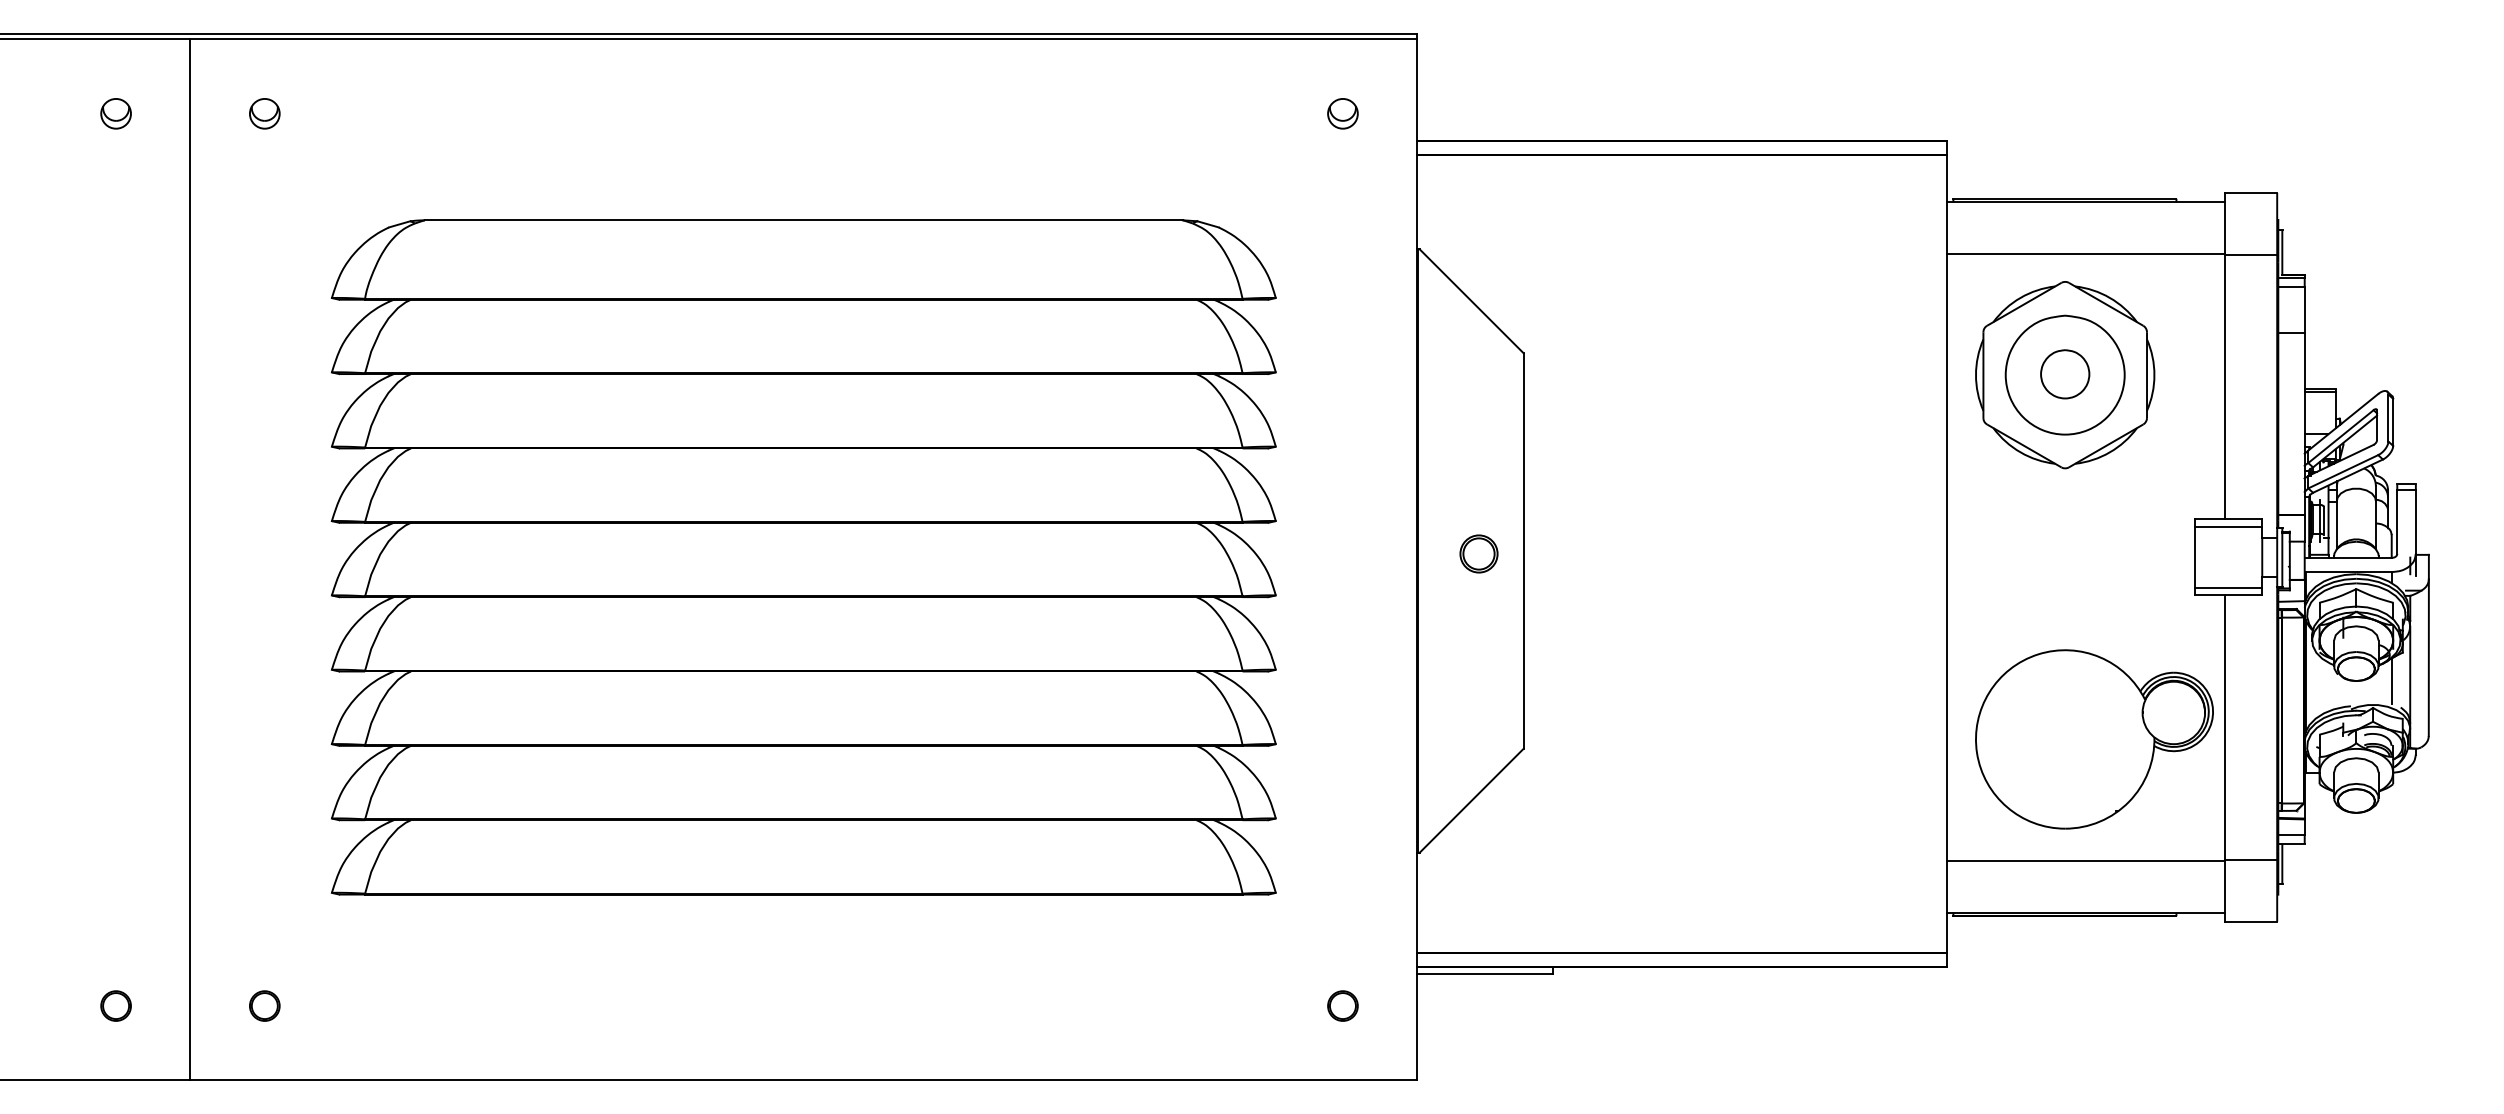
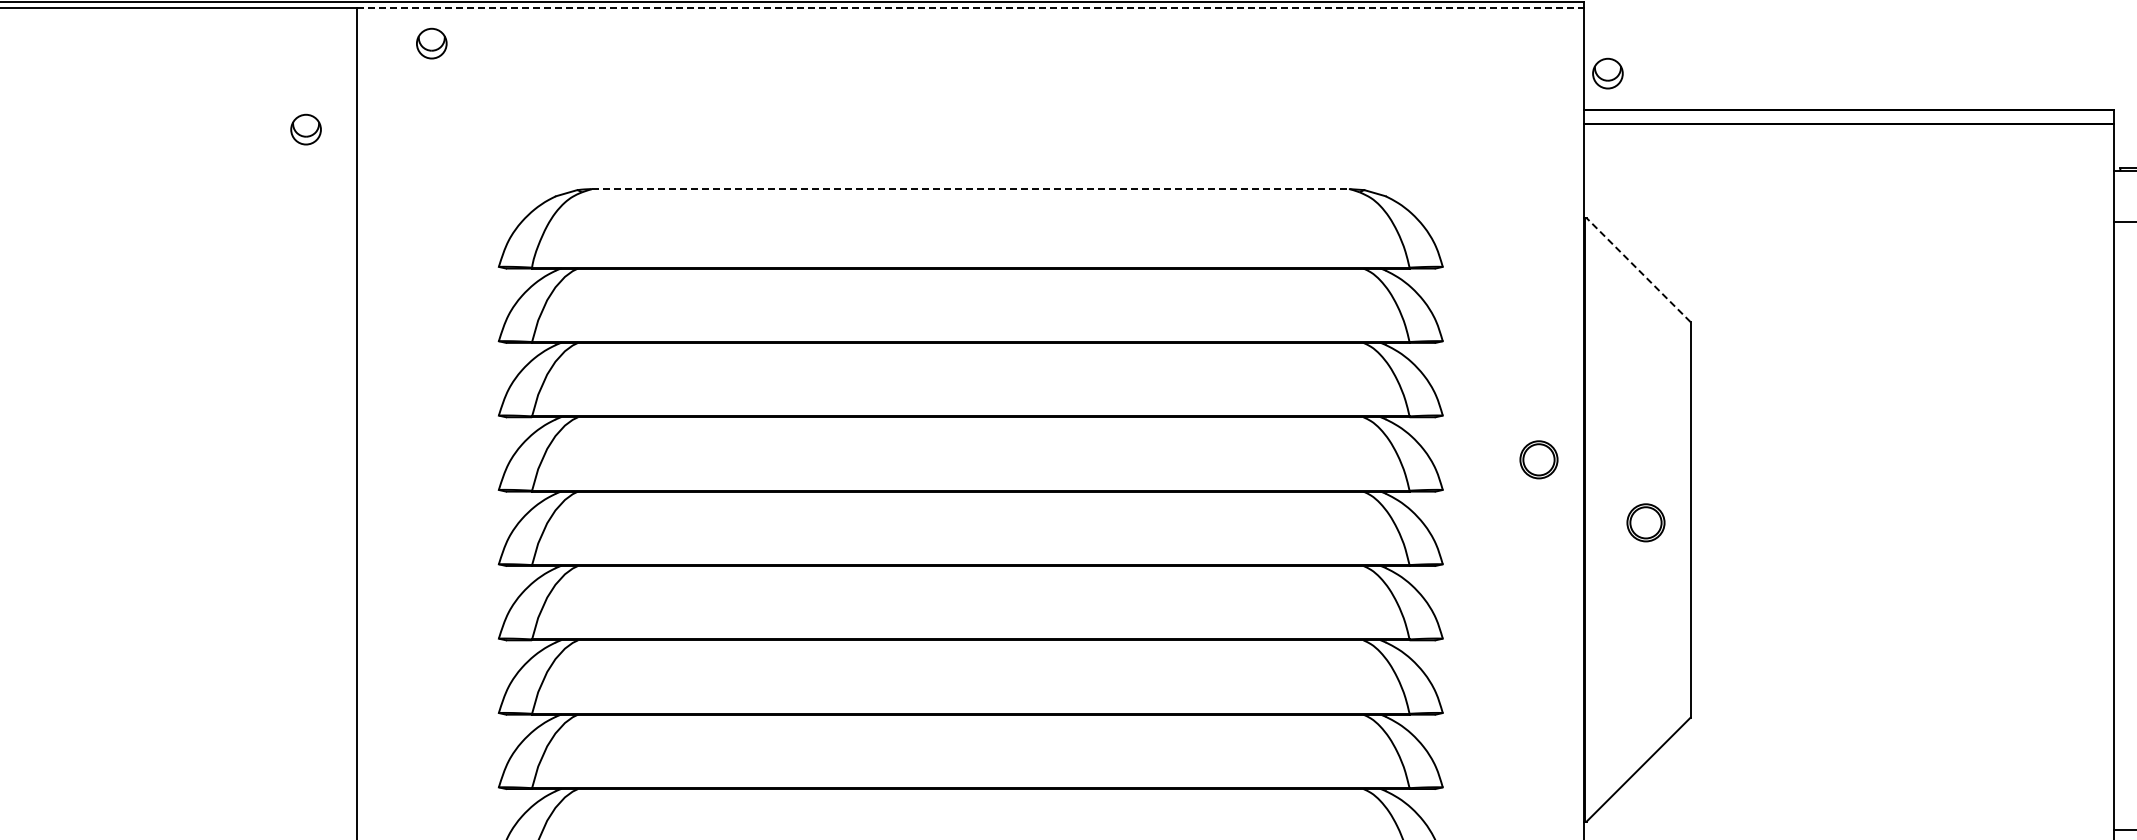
line: (804, 39) -> (971, 8), solid -> dashed
part: (115, 113) -> (305, 129), moved
part: (264, 113) -> (431, 43), moved
part: (1342, 113) -> (1607, 73), moved
line: (803, 220) -> (970, 189), solid -> dashed
line: (1471, 301) -> (1638, 270), solid -> dashed
part: (1371, 490) -> (1538, 459), added

